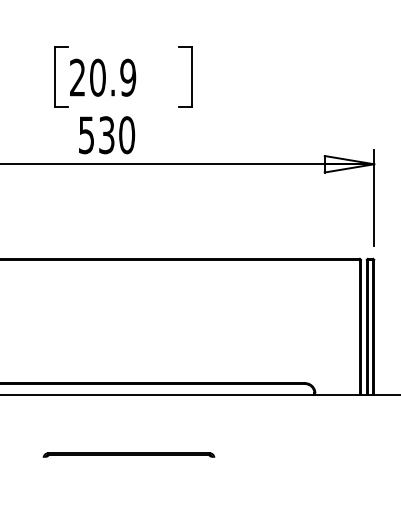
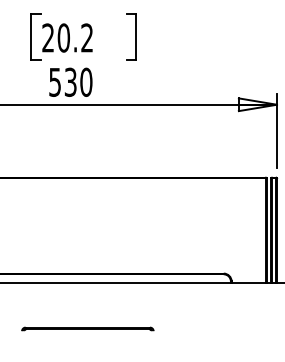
text: (128, 77) -> (87, 37), 20.9 -> 20.2

